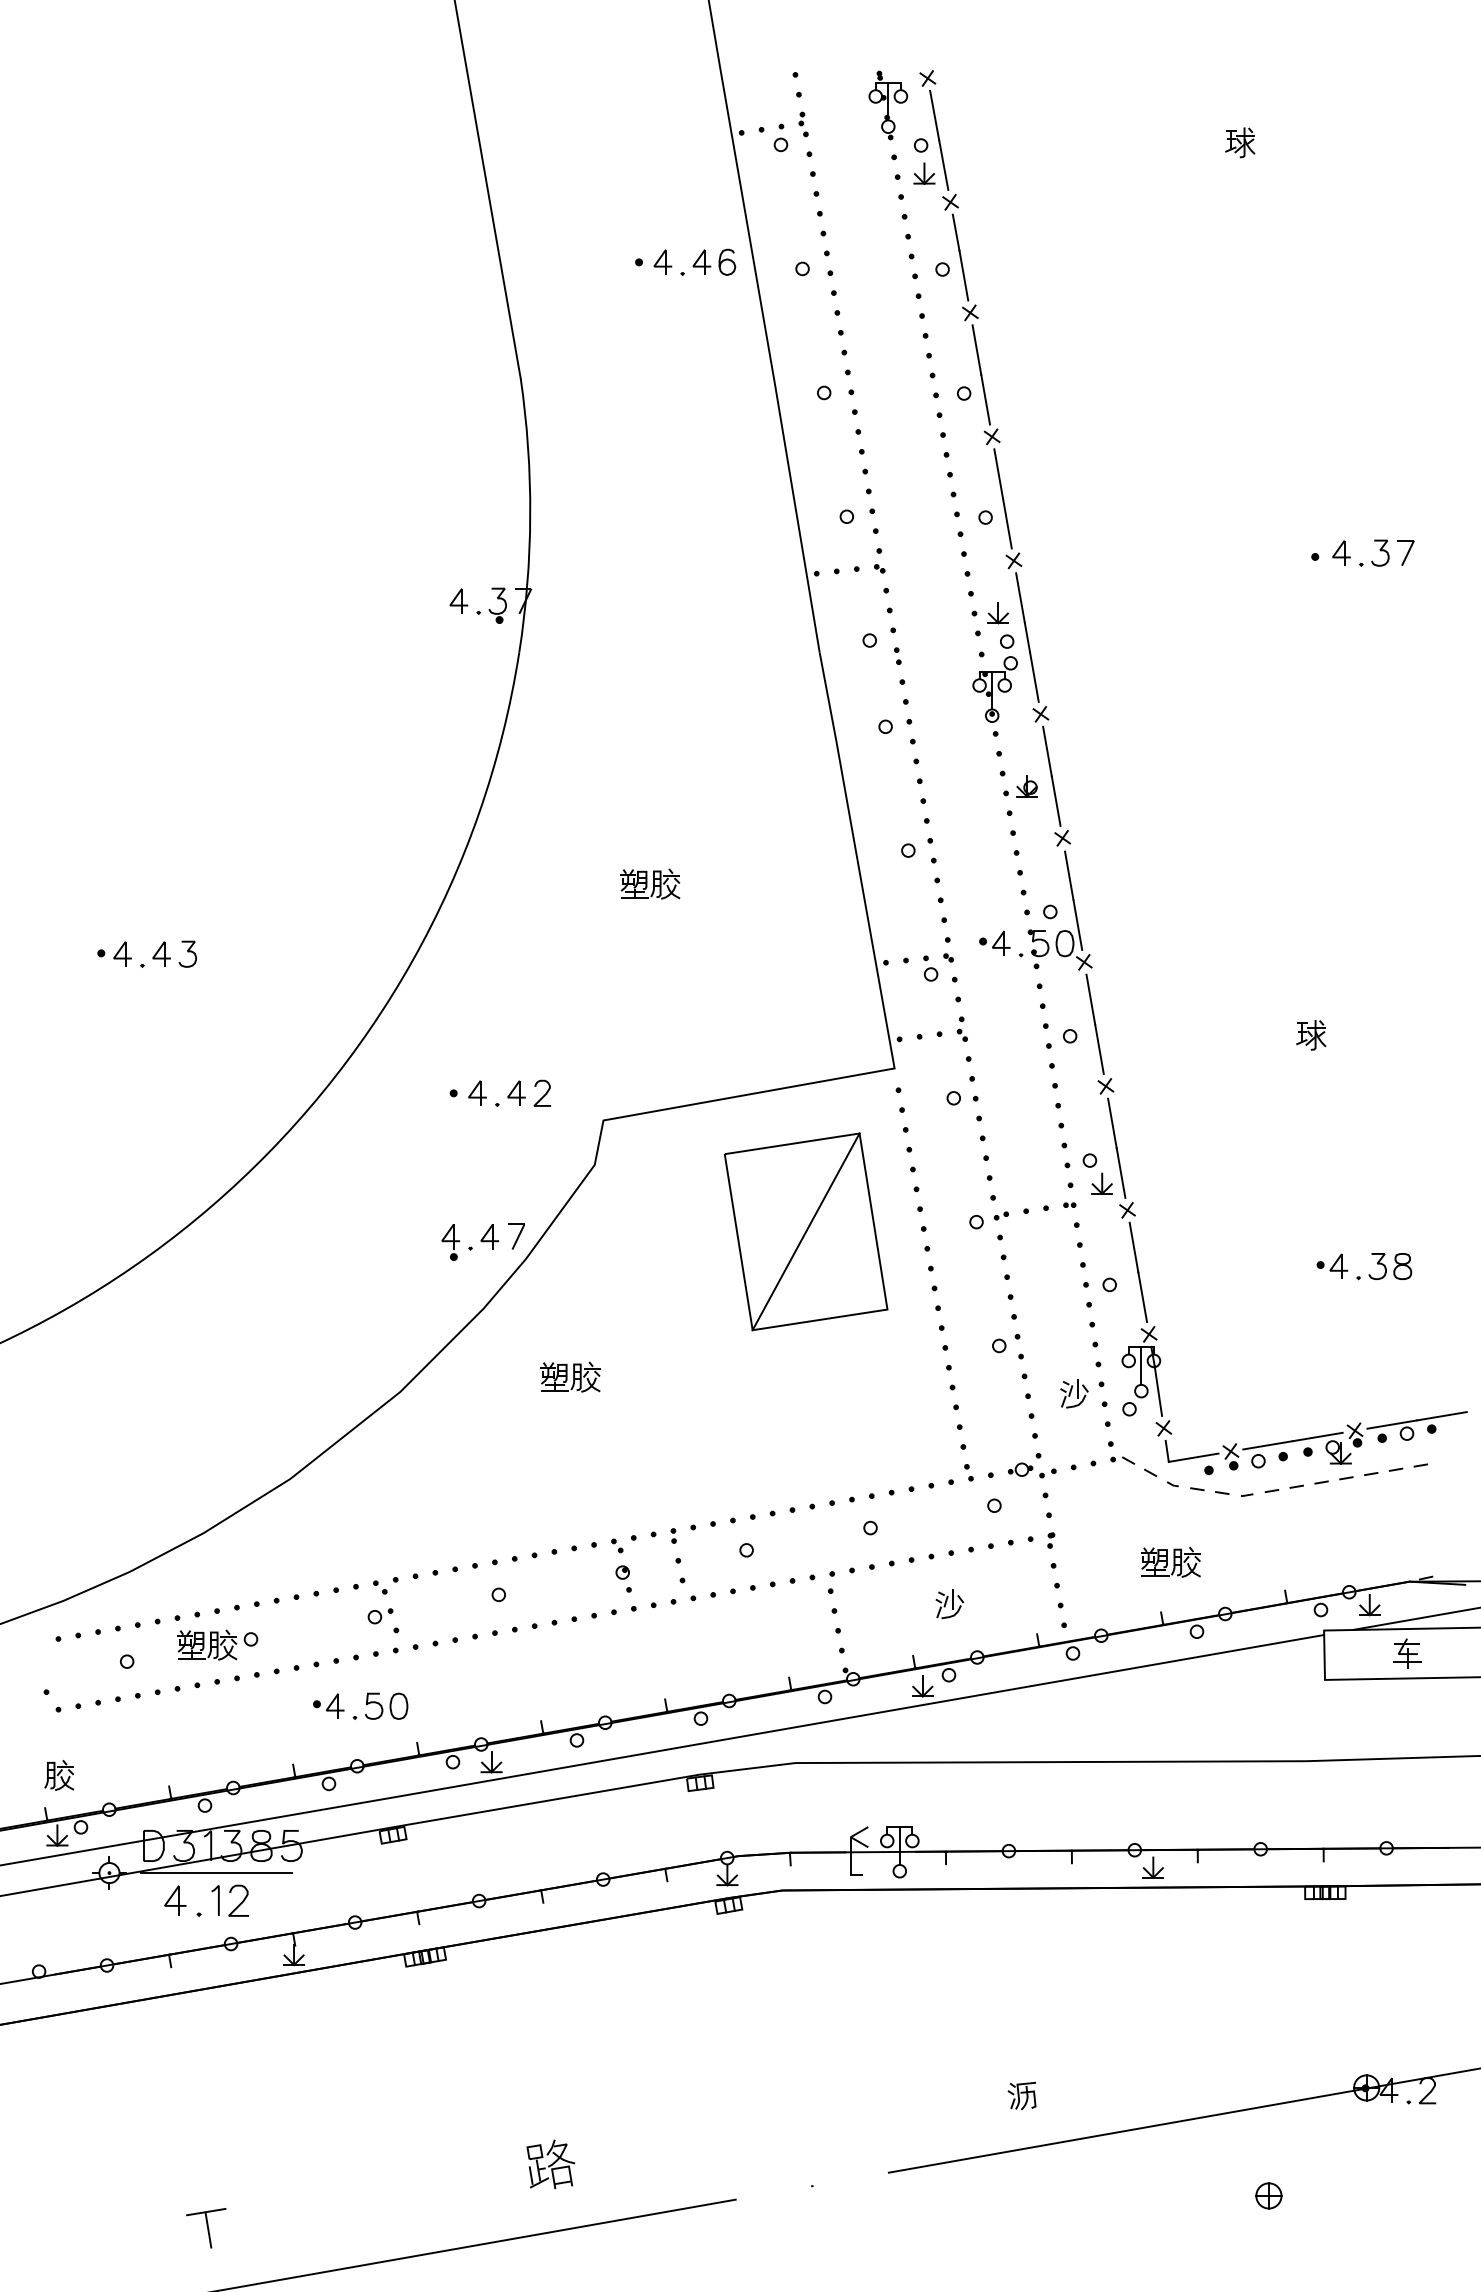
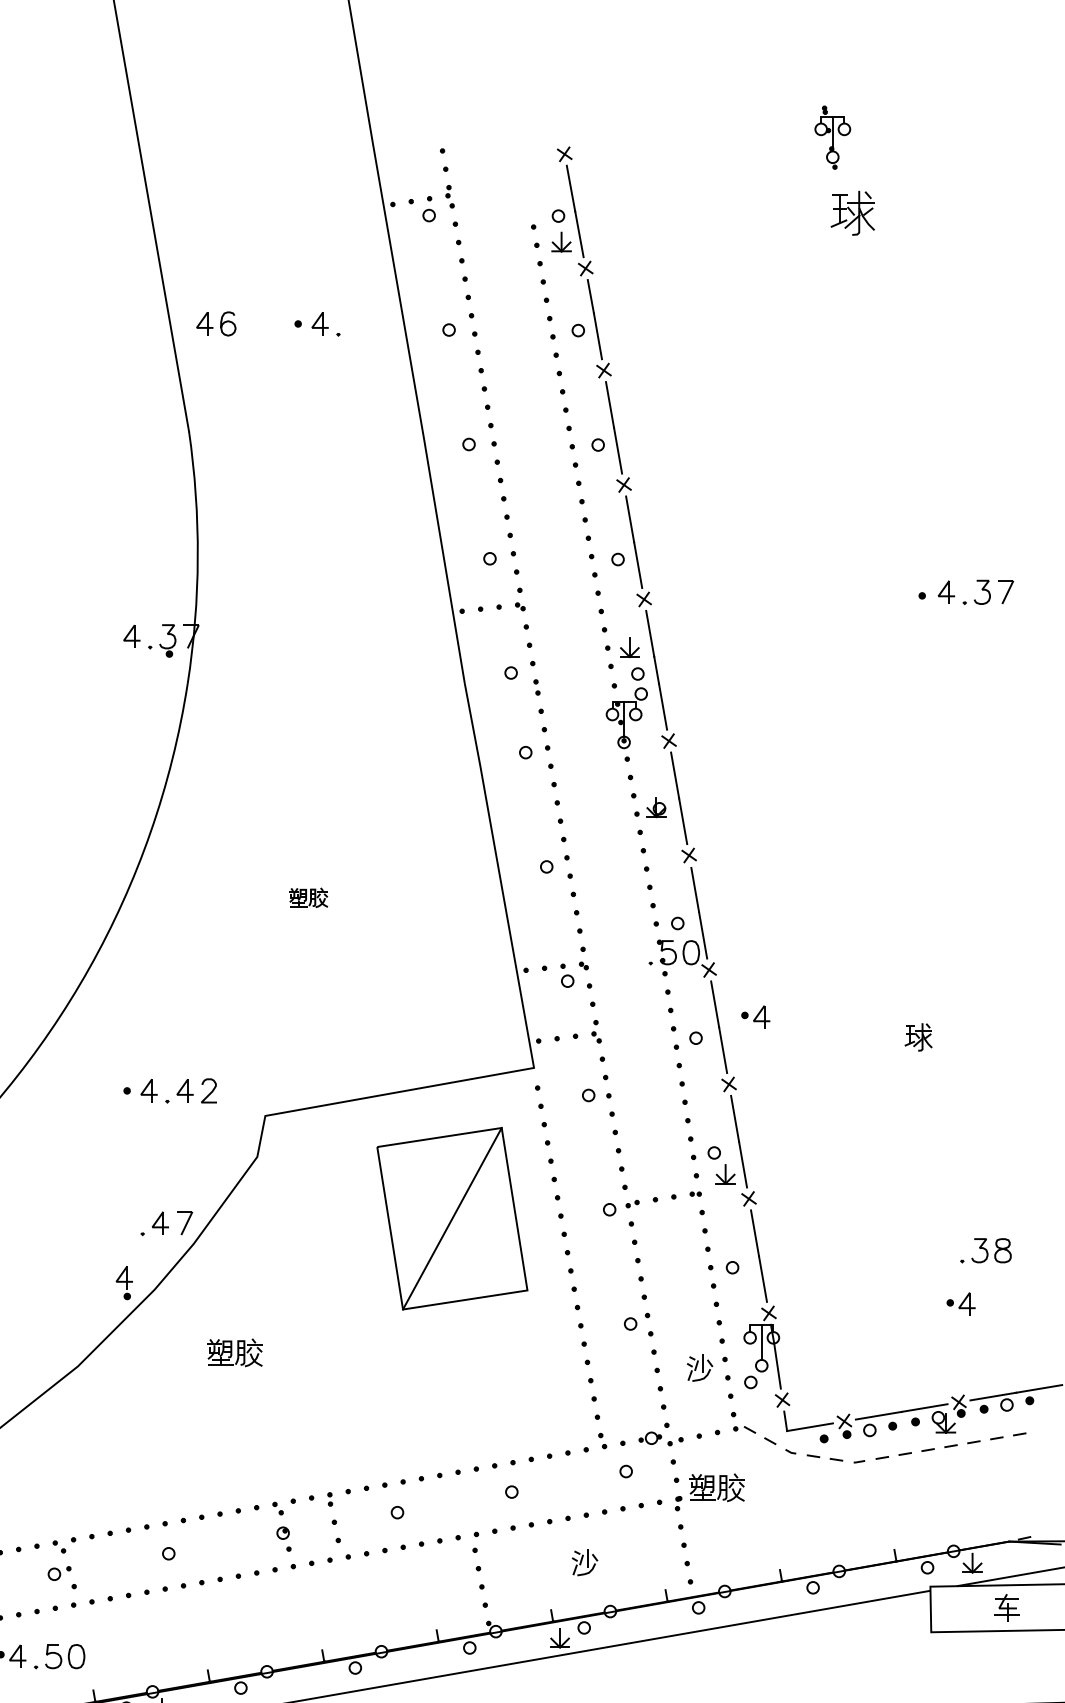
part: (888, 105) -> (832, 137), moved
part: (1240, 142) -> (853, 213), size x1.6
part: (714, 261) -> (216, 323), moved
part: (650, 883) -> (308, 897), size x0.7
part: (994, 942) -> (755, 1016), moved
part: (450, 1242) -> (124, 1283), moved
part: (1332, 1265) -> (961, 1303), moved
part: (1170, 1561) -> (716, 1486), moved

